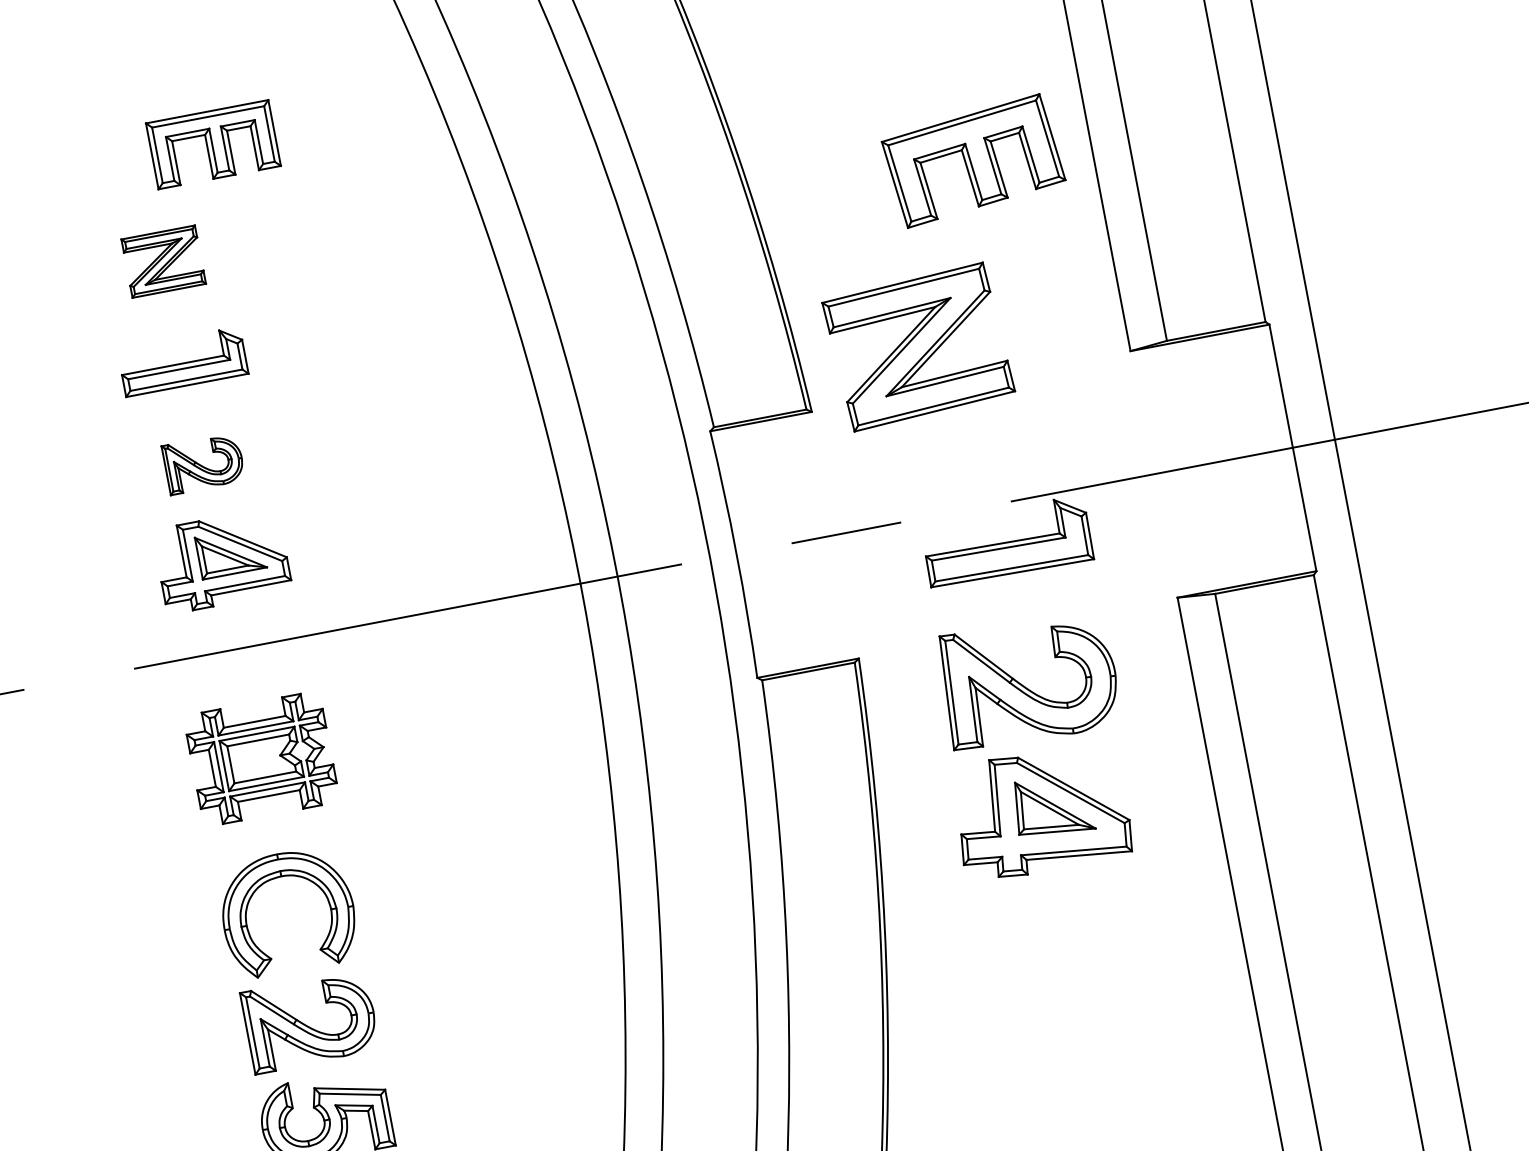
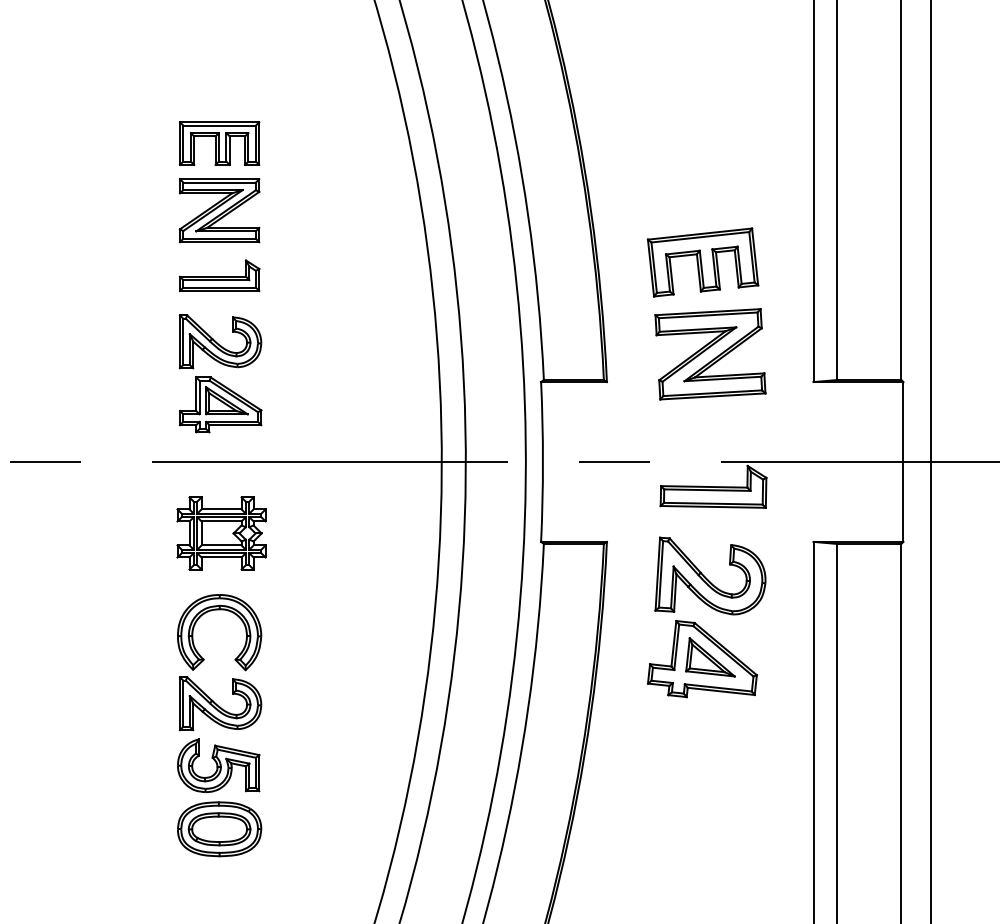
part: (213, 144) -> (219, 143), moved
part: (972, 161) -> (702, 262), moved
part: (163, 261) -> (219, 210), size x1.67
part: (918, 347) -> (710, 354), moved
part: (203, 463) -> (220, 341), size x1.67

